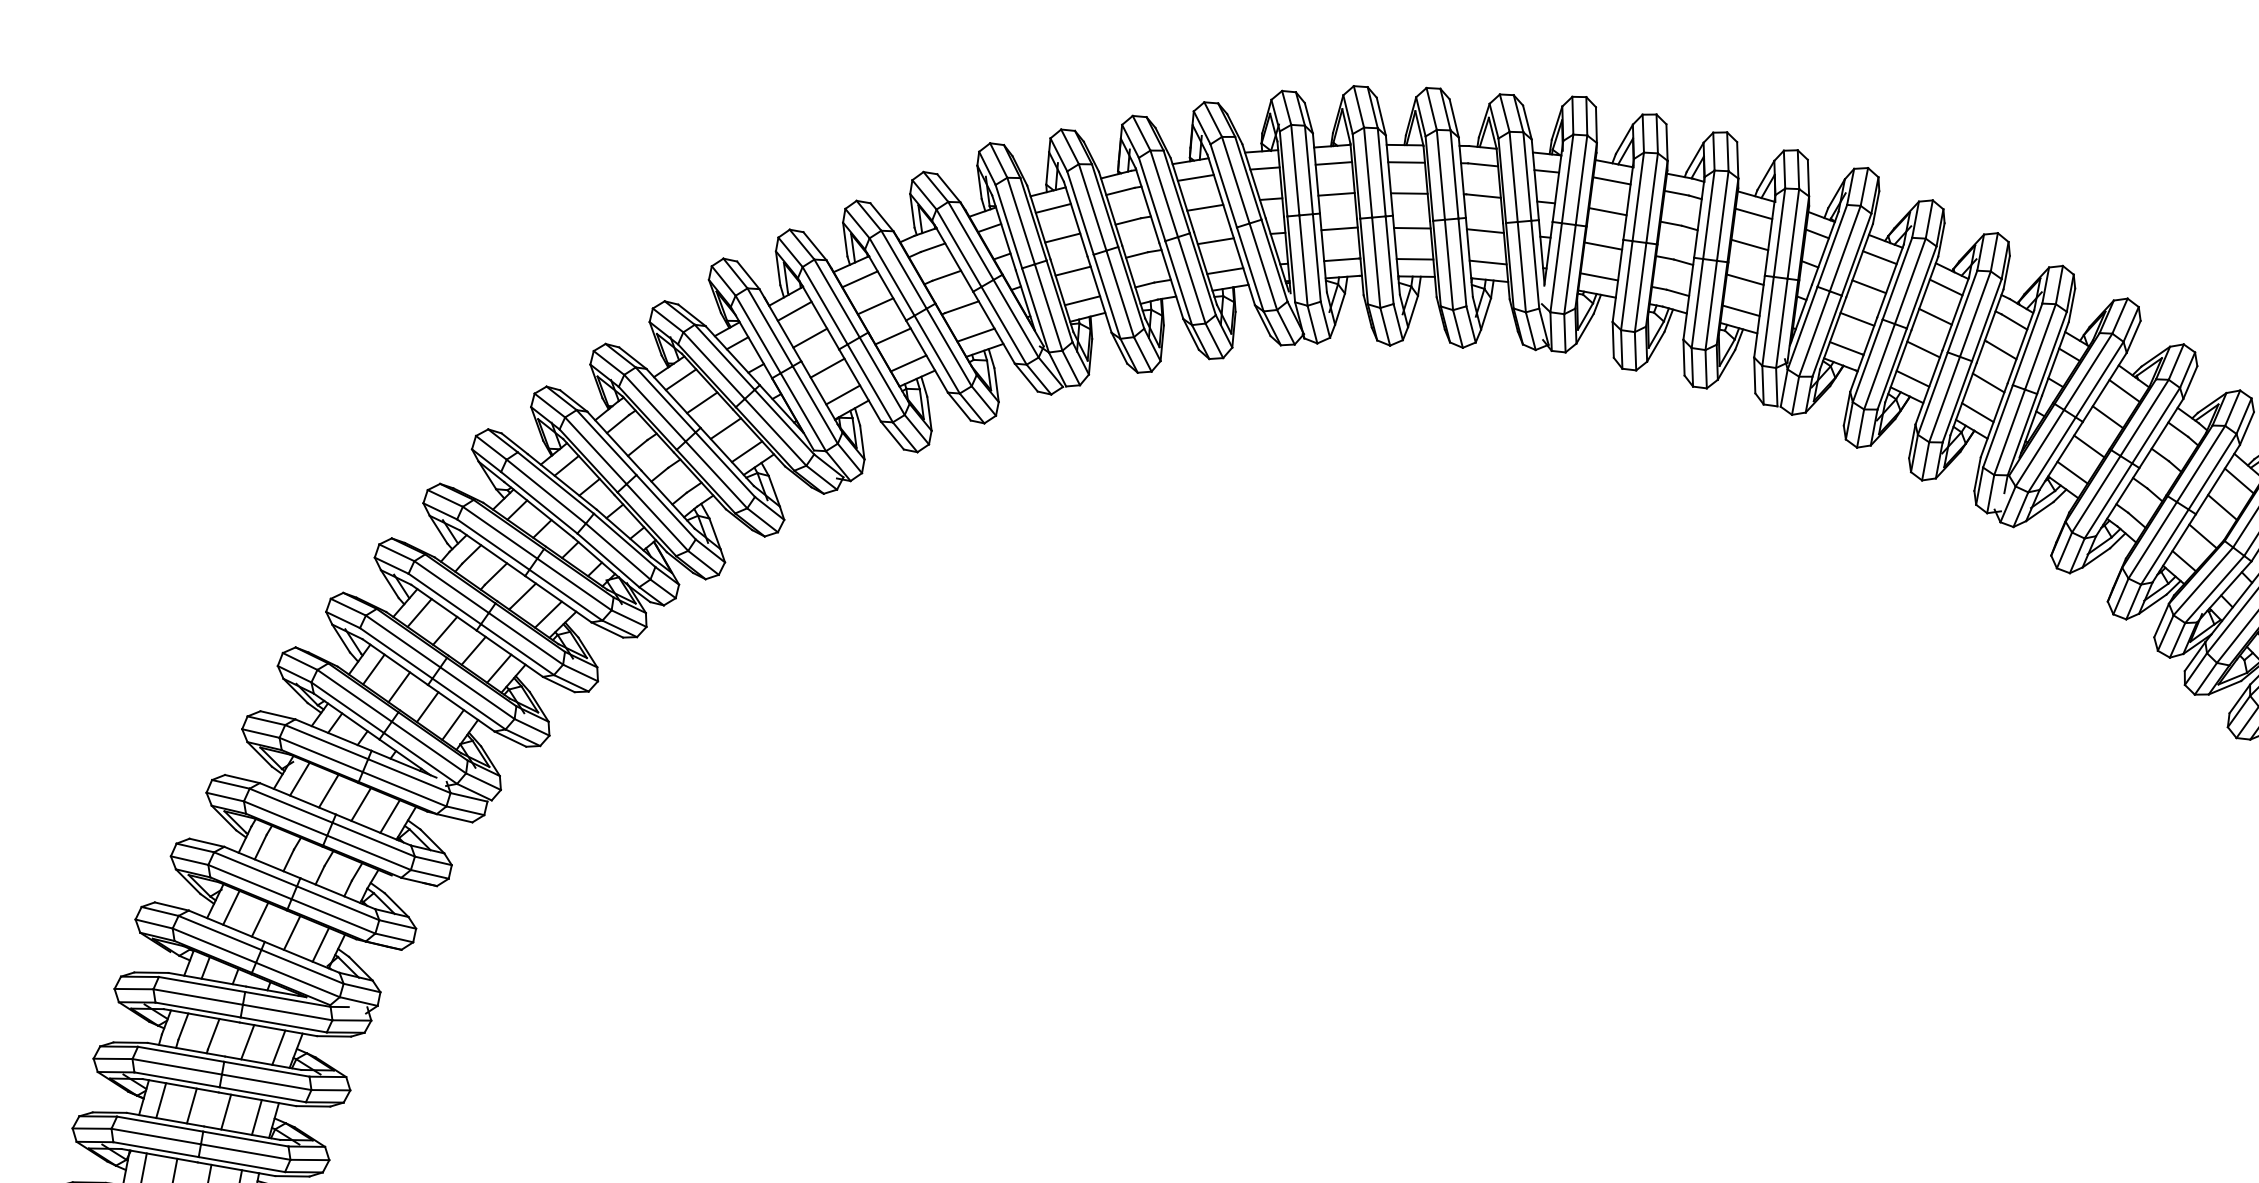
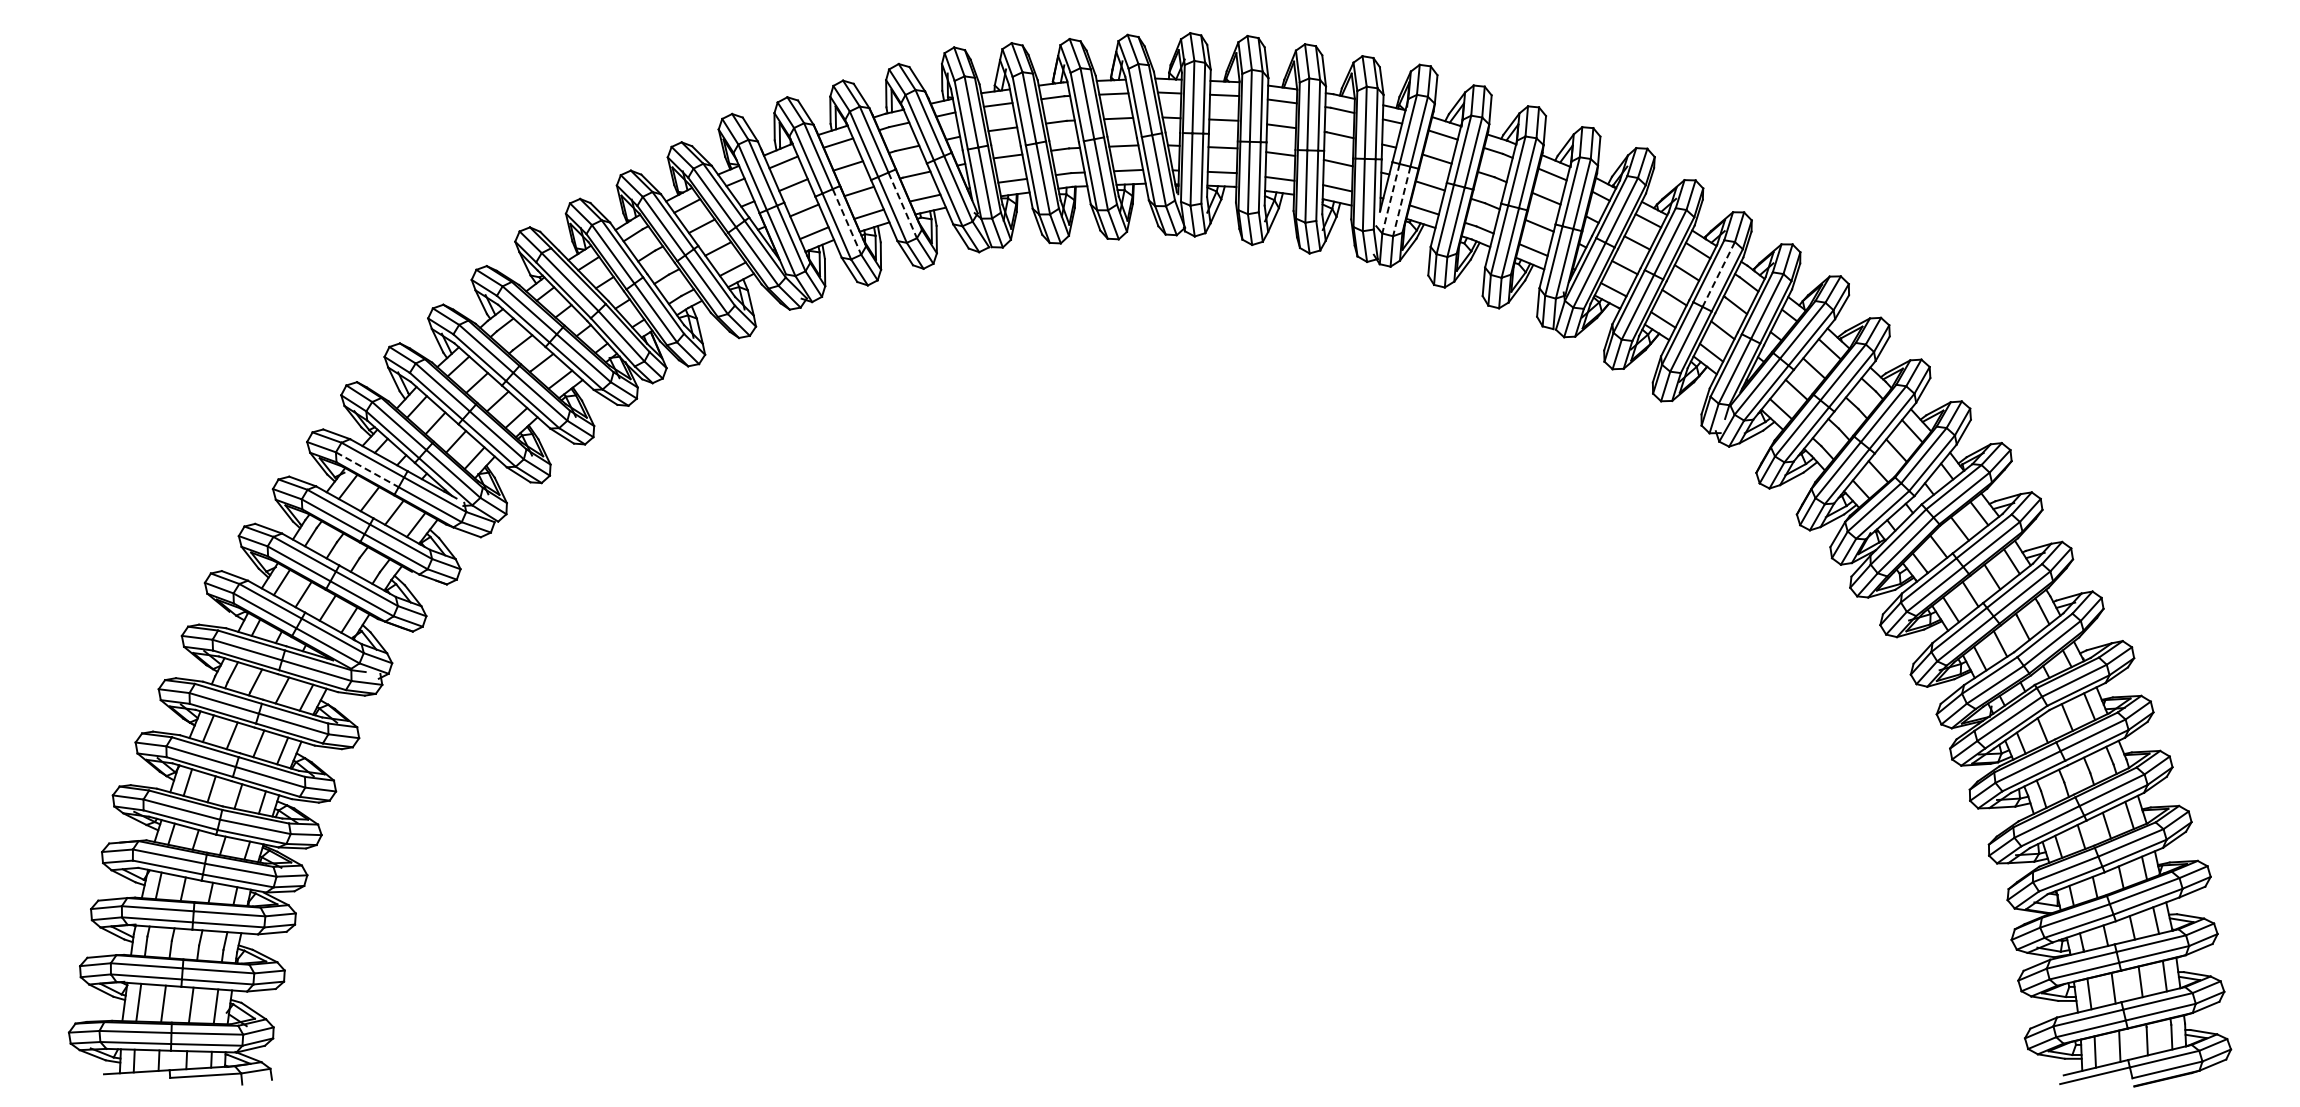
line: (1555, 267) -> (1390, 198), solid -> dashed
line: (1569, 269) -> (1401, 201), solid -> dashed
line: (1975, 314) -> (1718, 274), solid -> dashed
line: (948, 347) -> (902, 205), solid -> dashed
line: (882, 375) -> (847, 221), solid -> dashed
line: (321, 754) -> (367, 469), solid -> dashed

